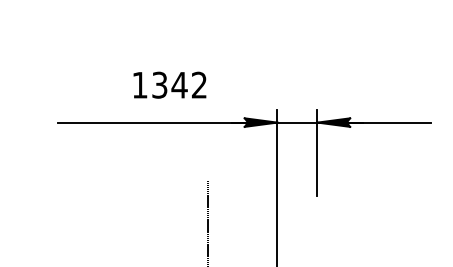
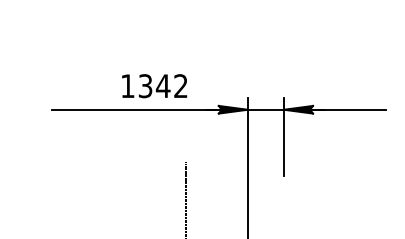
text: (169, 84) -> (154, 85), moved

